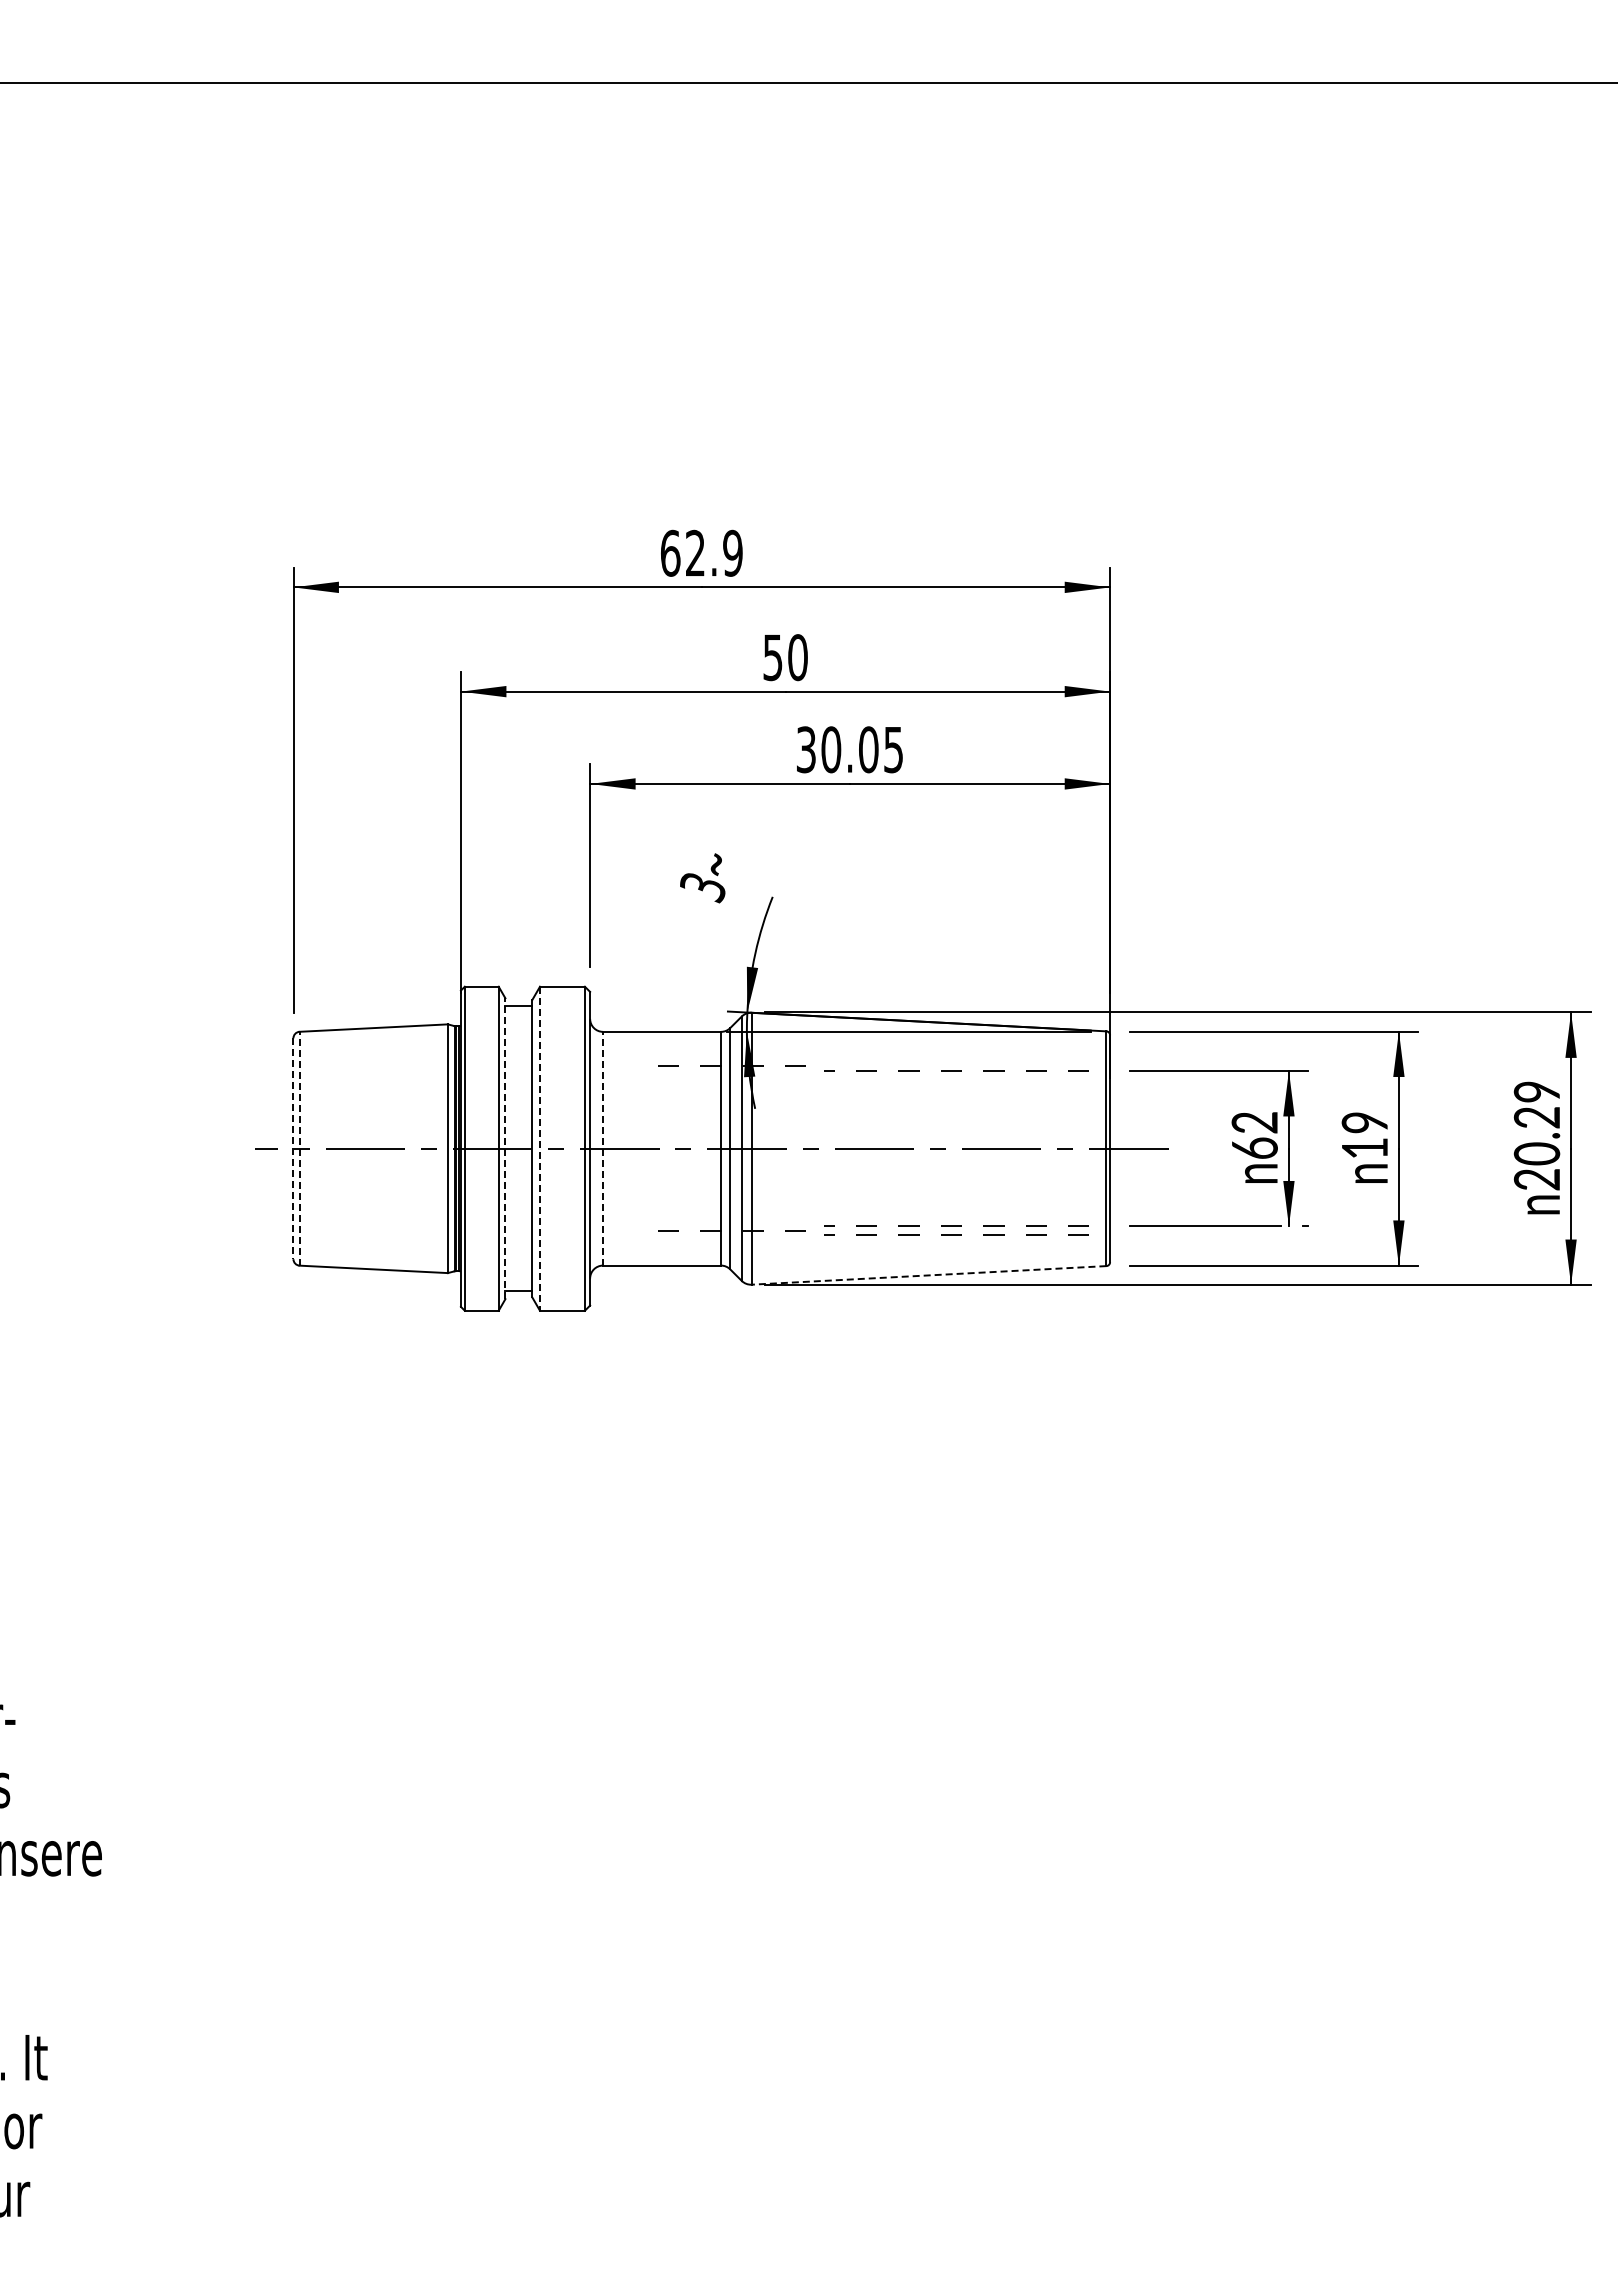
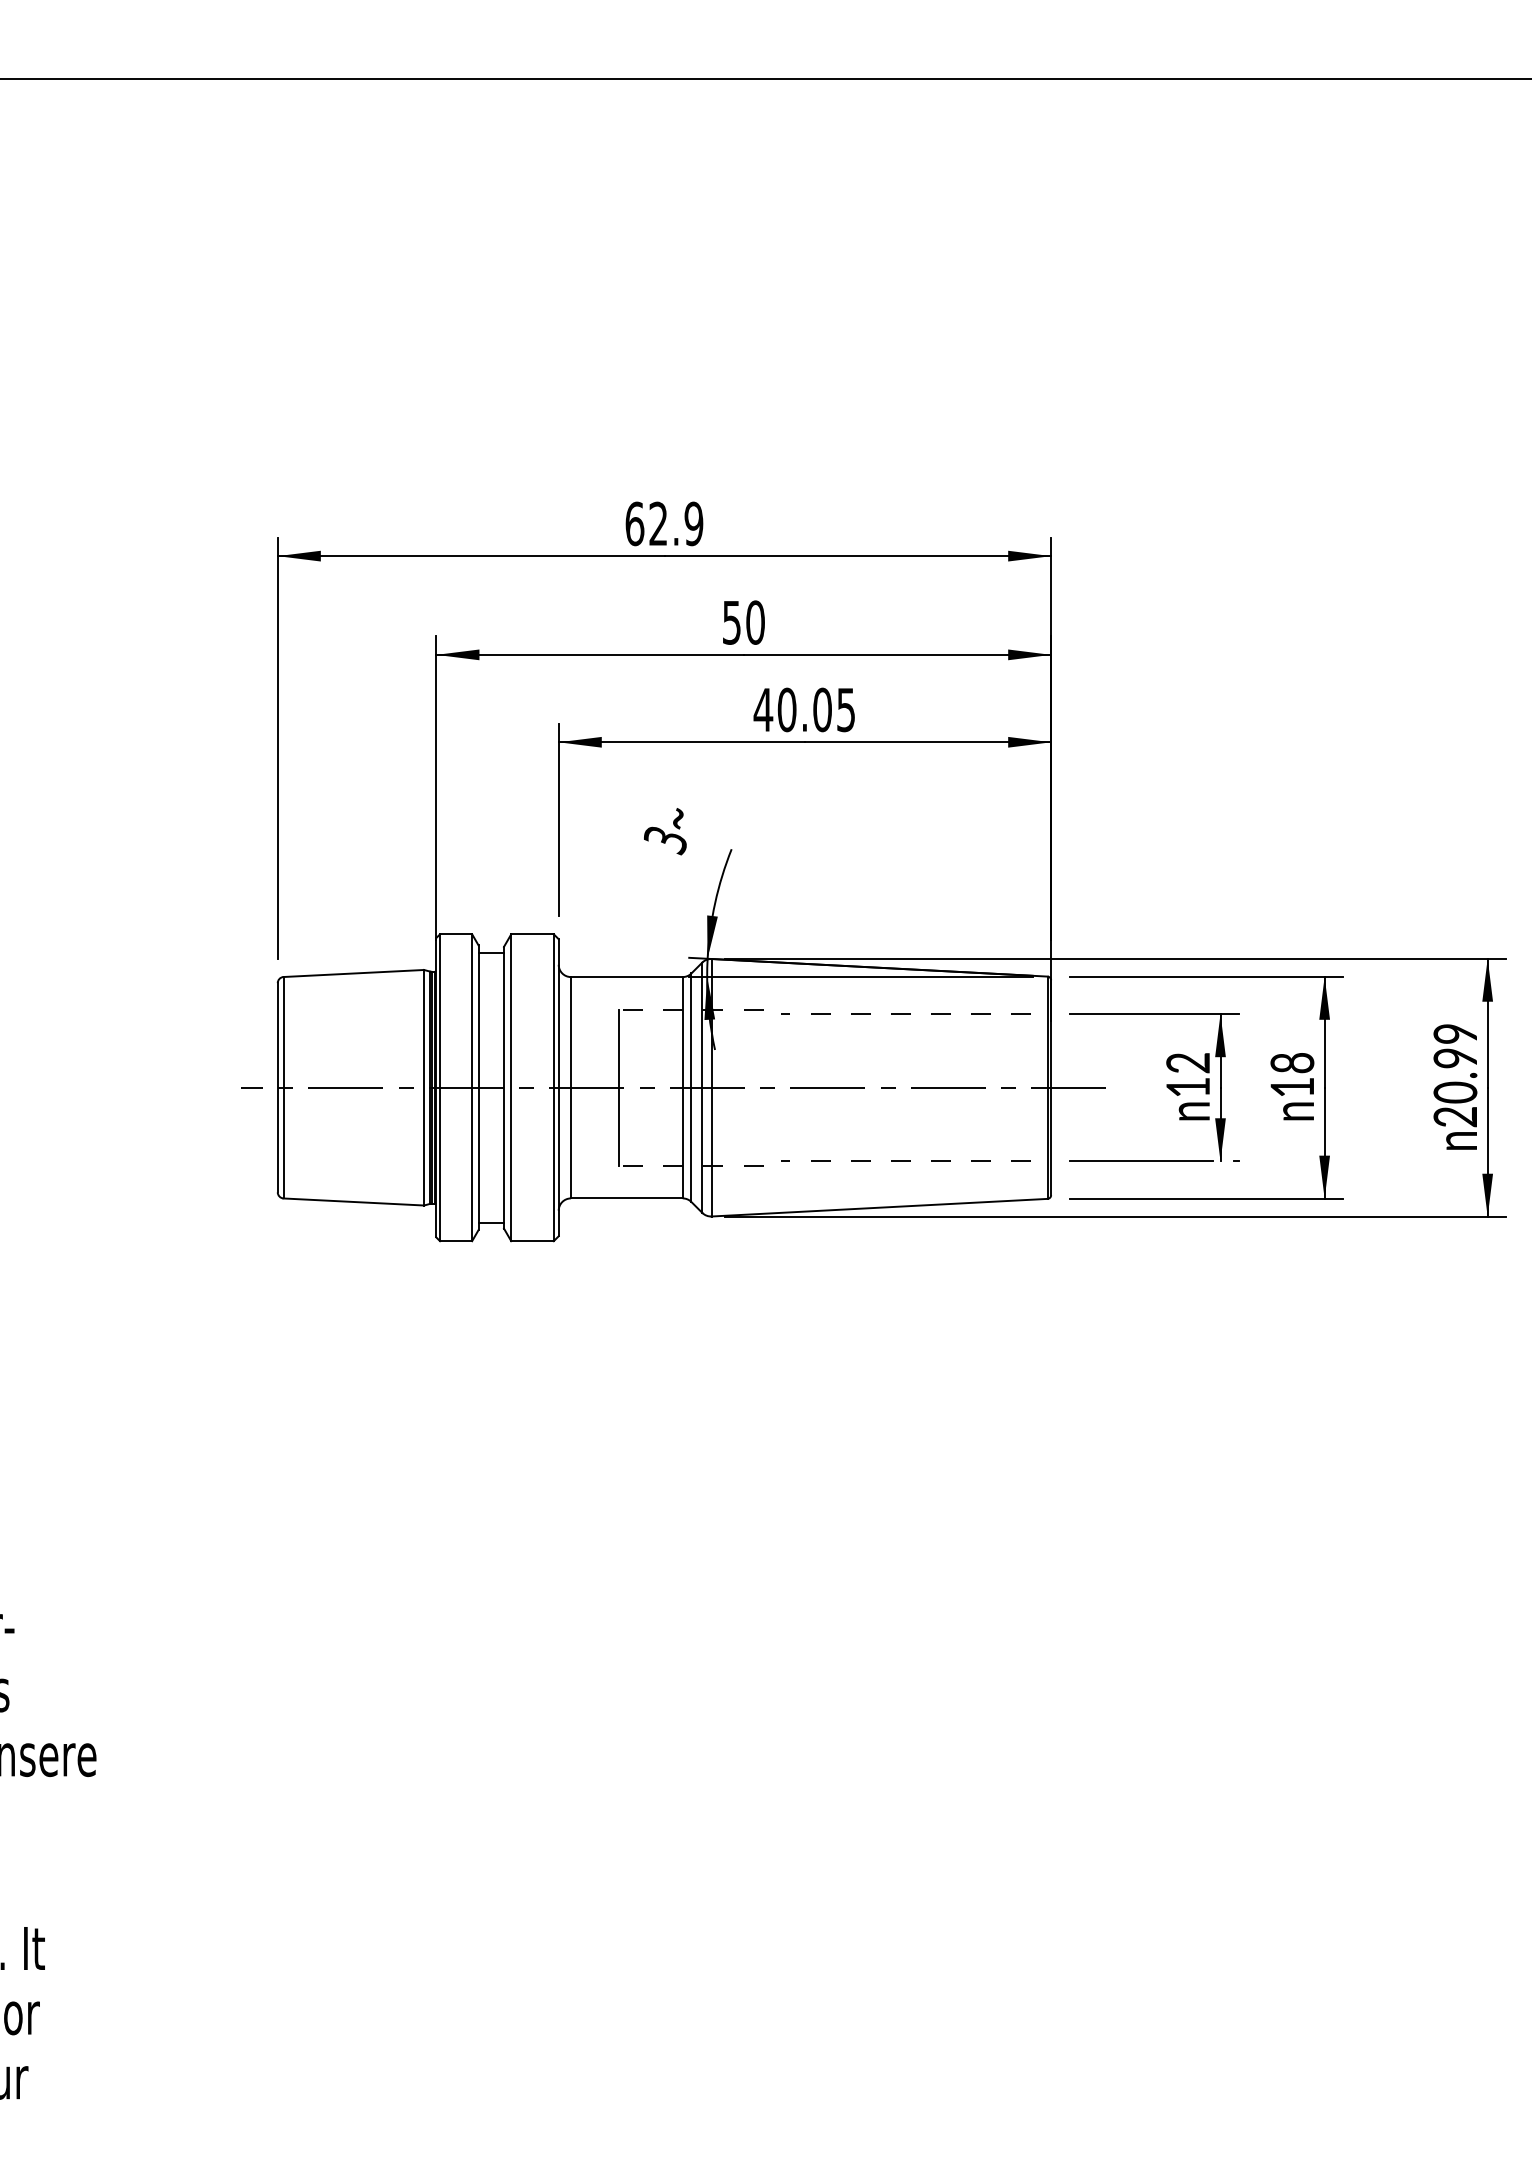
text: (805, 749) -> (762, 709), 30.05 -> 40.05
text: (1536, 1117) -> (1454, 1058), 20.29 -> 20.99
text: (1365, 1122) -> (1293, 1062), 19 -> 18
text: (1254, 1147) -> (1187, 1086), 62 -> 12
line: (299, 1148) -> (283, 1087), dashed -> solid
line: (505, 1148) -> (478, 1087), dashed -> solid
line: (603, 1148) -> (571, 1087), dashed -> solid
line: (653, 1148) -> (618, 1087), added
line: (293, 1149) -> (277, 1088), dashed -> solid
line: (540, 1149) -> (511, 1088), dashed -> solid
line: (956, 1234) -> (905, 1168), removed
line: (929, 1275) -> (880, 1207), dashed -> solid

